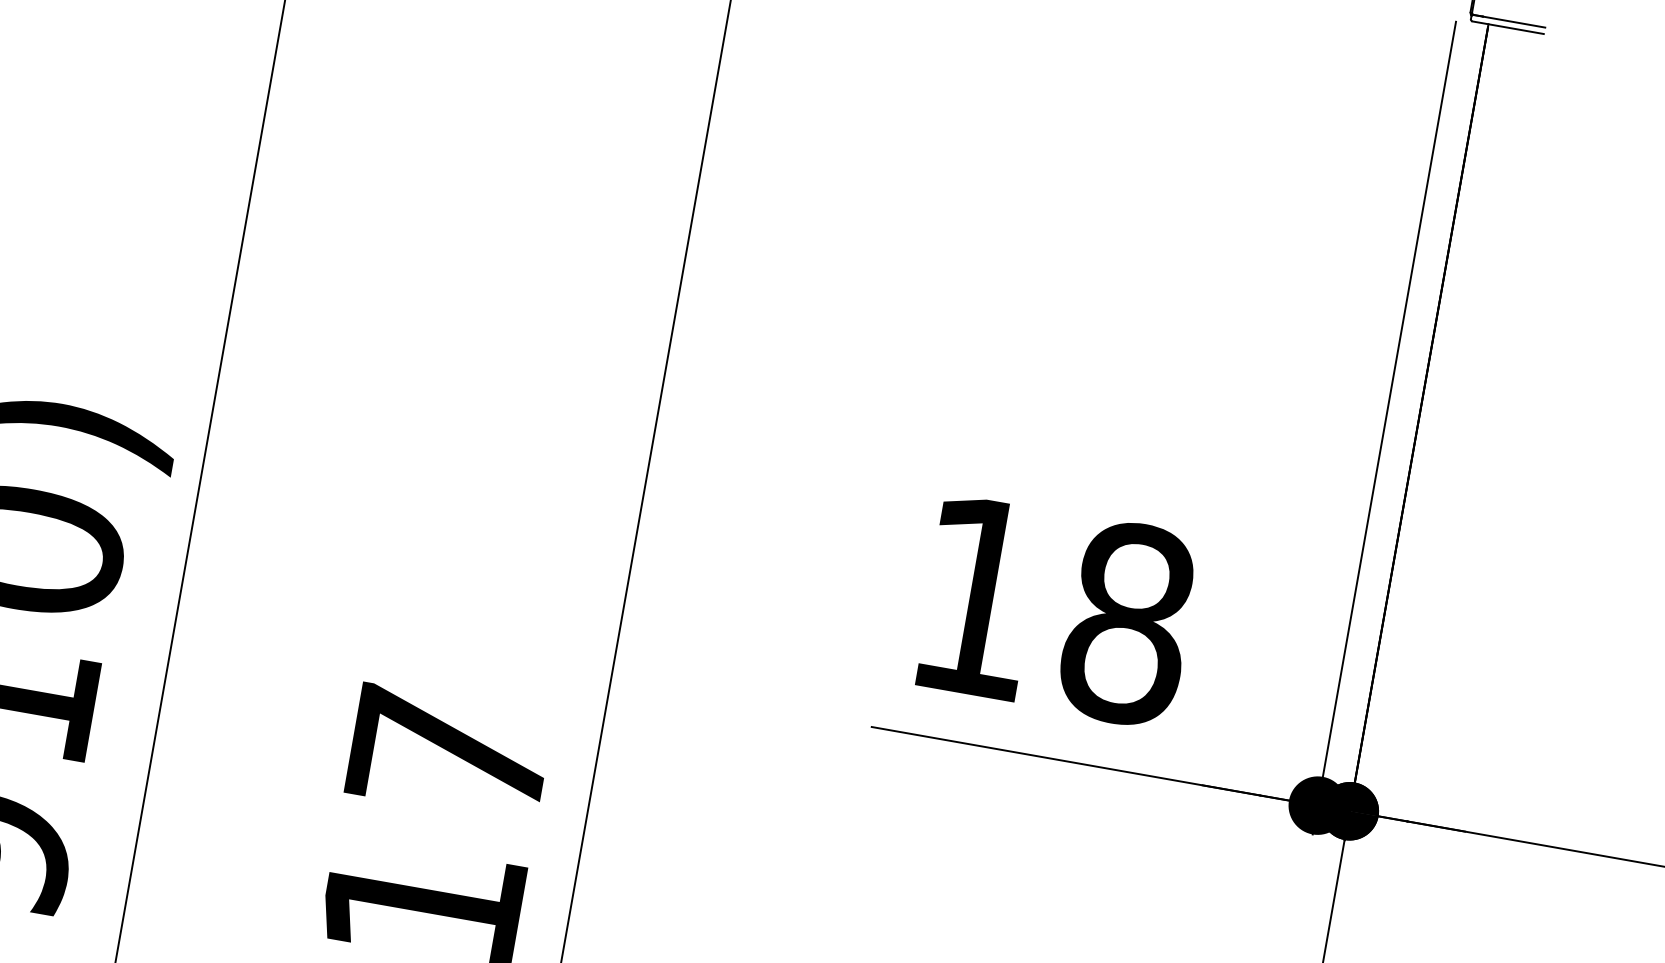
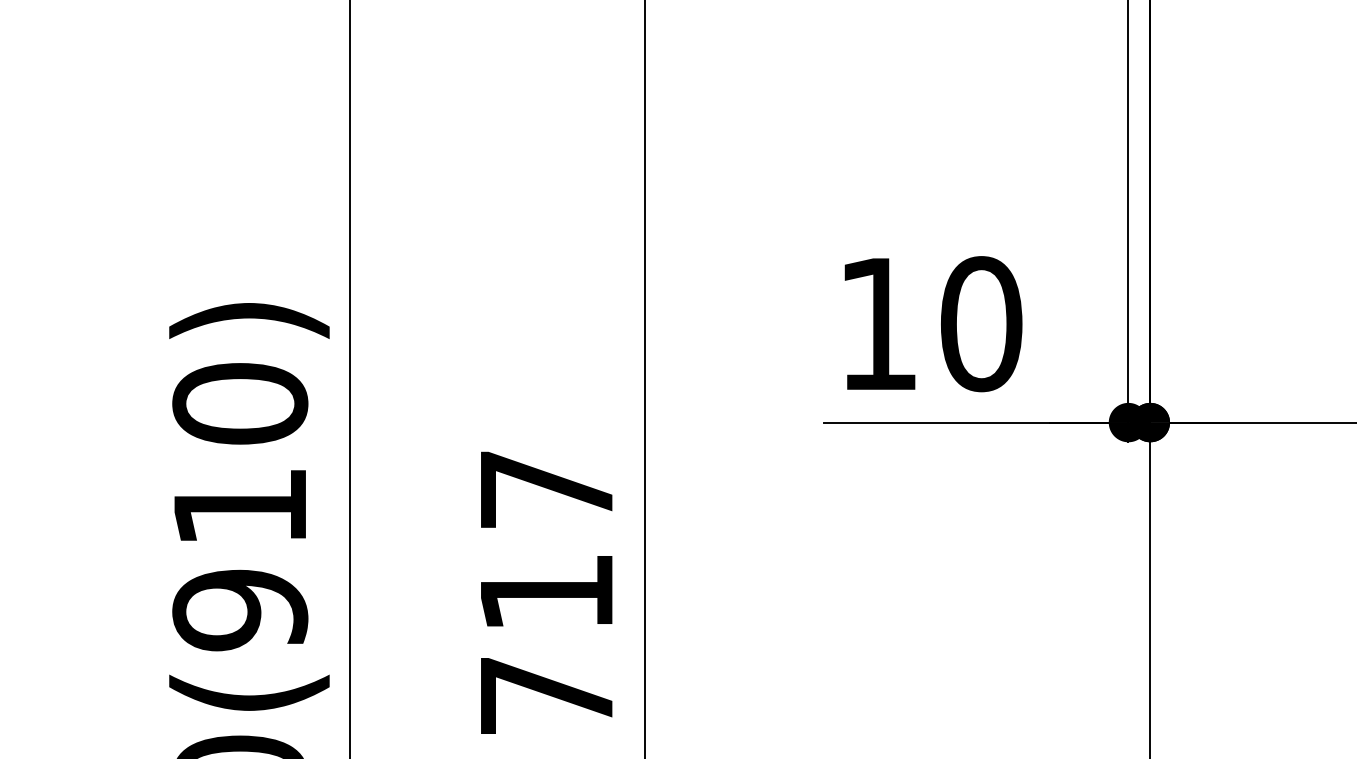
text: (1128, 624) -> (981, 324), 18 -> 10

